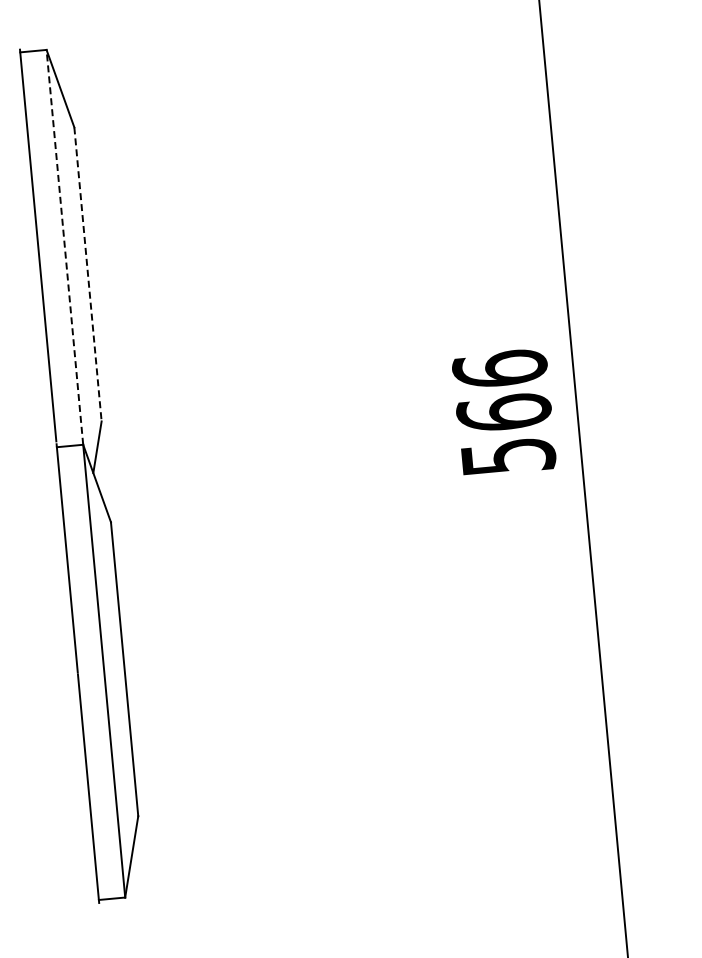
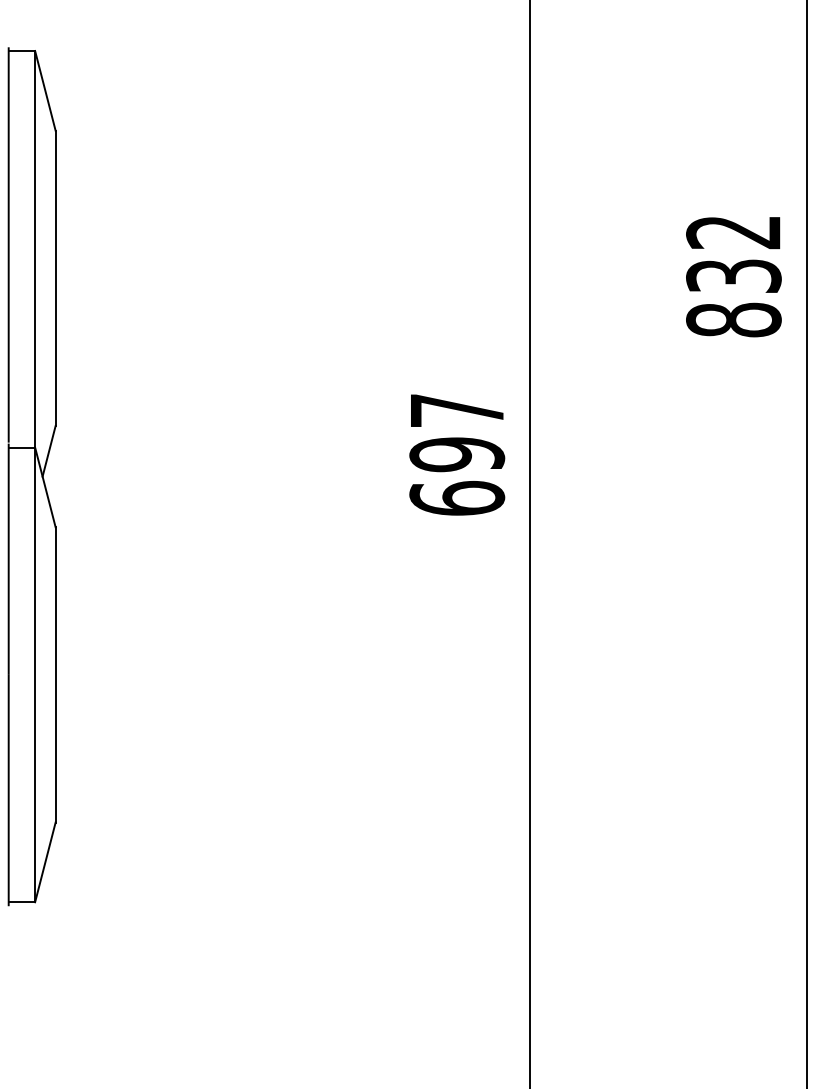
line: (65, 246) -> (35, 248), dashed -> solid
line: (87, 274) -> (55, 278), dashed -> solid
text: (504, 412) -> (457, 454), 566 -> 697

